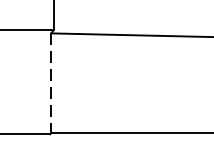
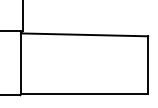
line: (52, 82) -> (21, 63), dashed -> solid

